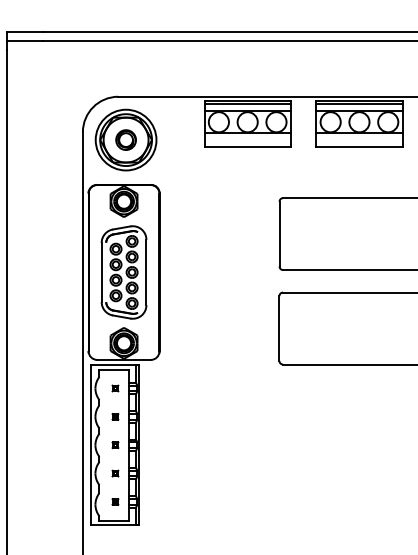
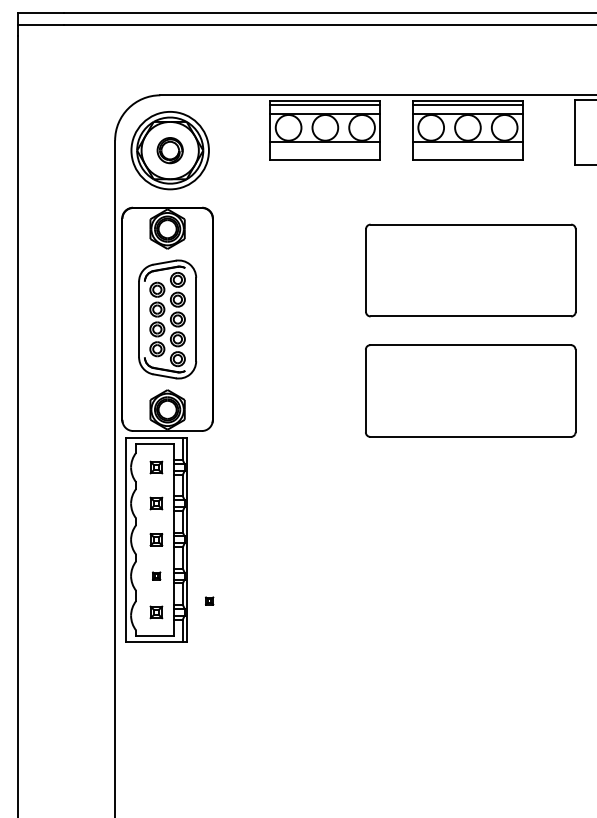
part: (115, 388) -> (156, 467), size x1.6
part: (115, 416) -> (156, 503), size x1.6
part: (115, 444) -> (156, 539), size x1.6
part: (156, 492) -> (209, 600), added
part: (115, 501) -> (156, 611), size x1.6

